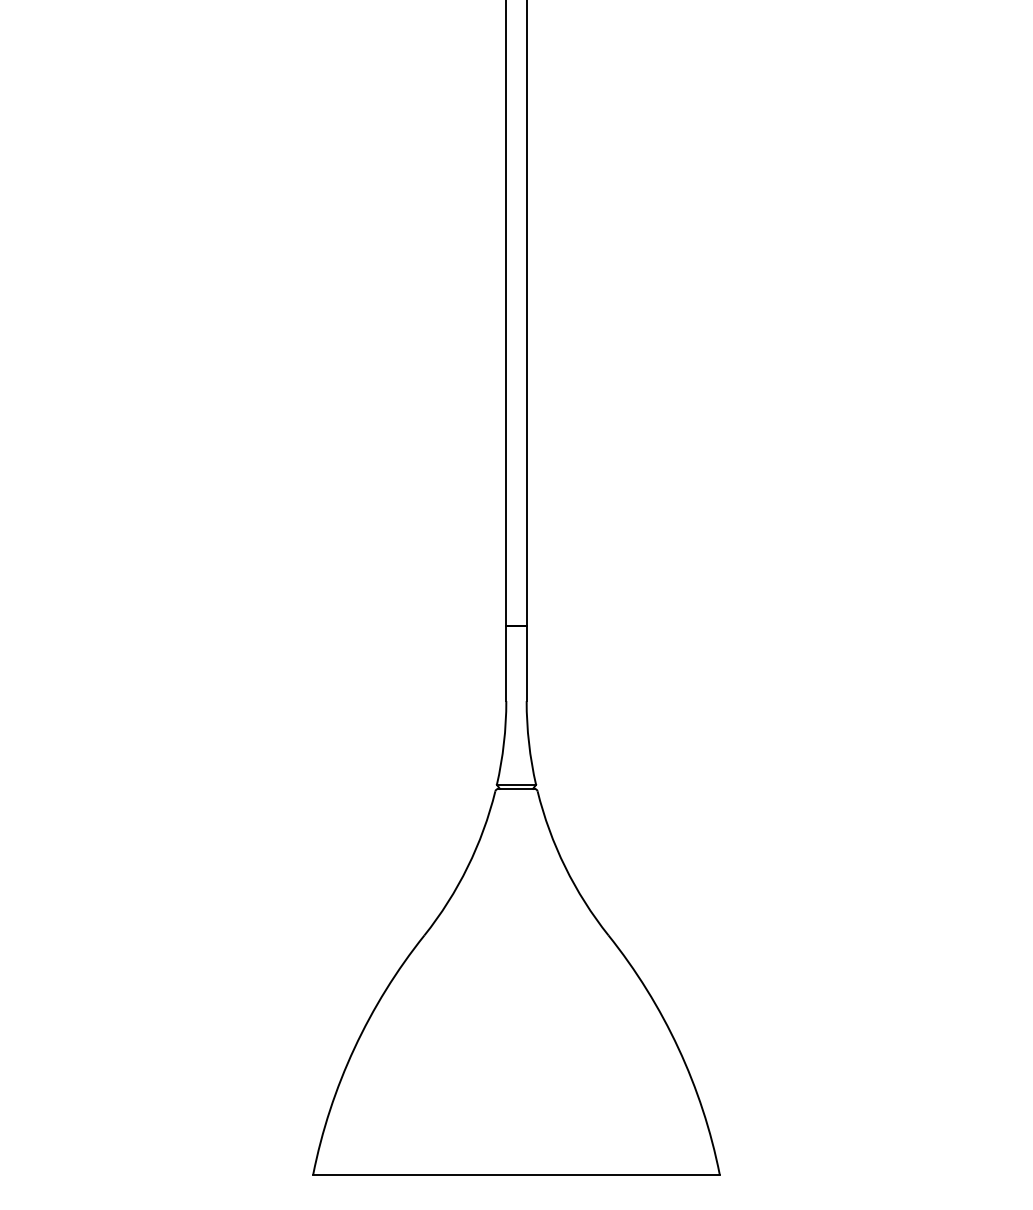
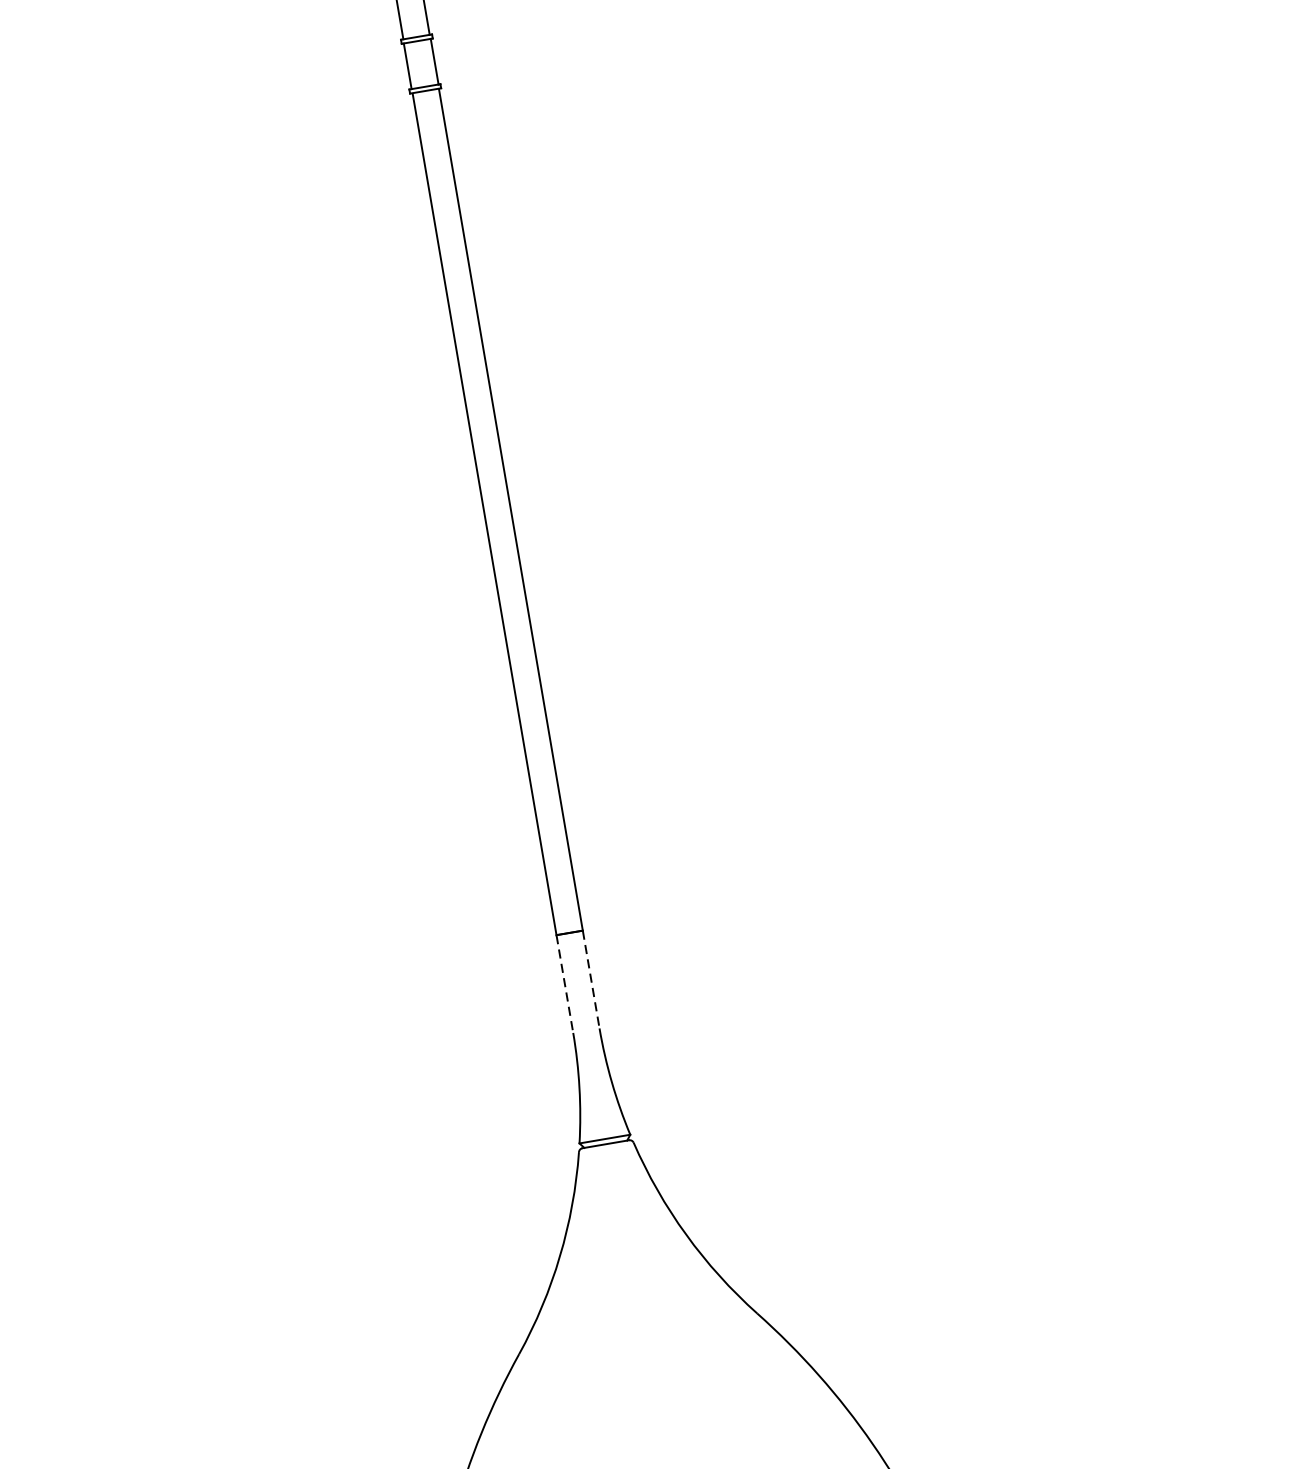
line: (506, 663) -> (565, 984), solid -> dashed
line: (526, 663) -> (591, 979), solid -> dashed

